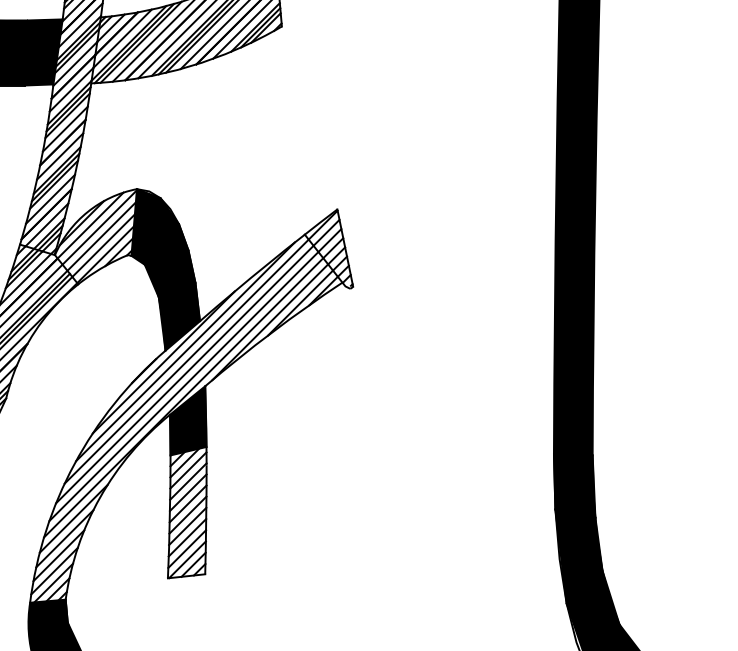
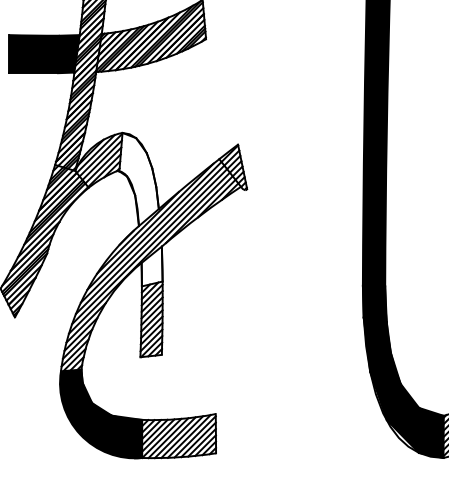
fill: (164, 269) -> (138, 179), removed
fill: (187, 420) -> (151, 266), removed

